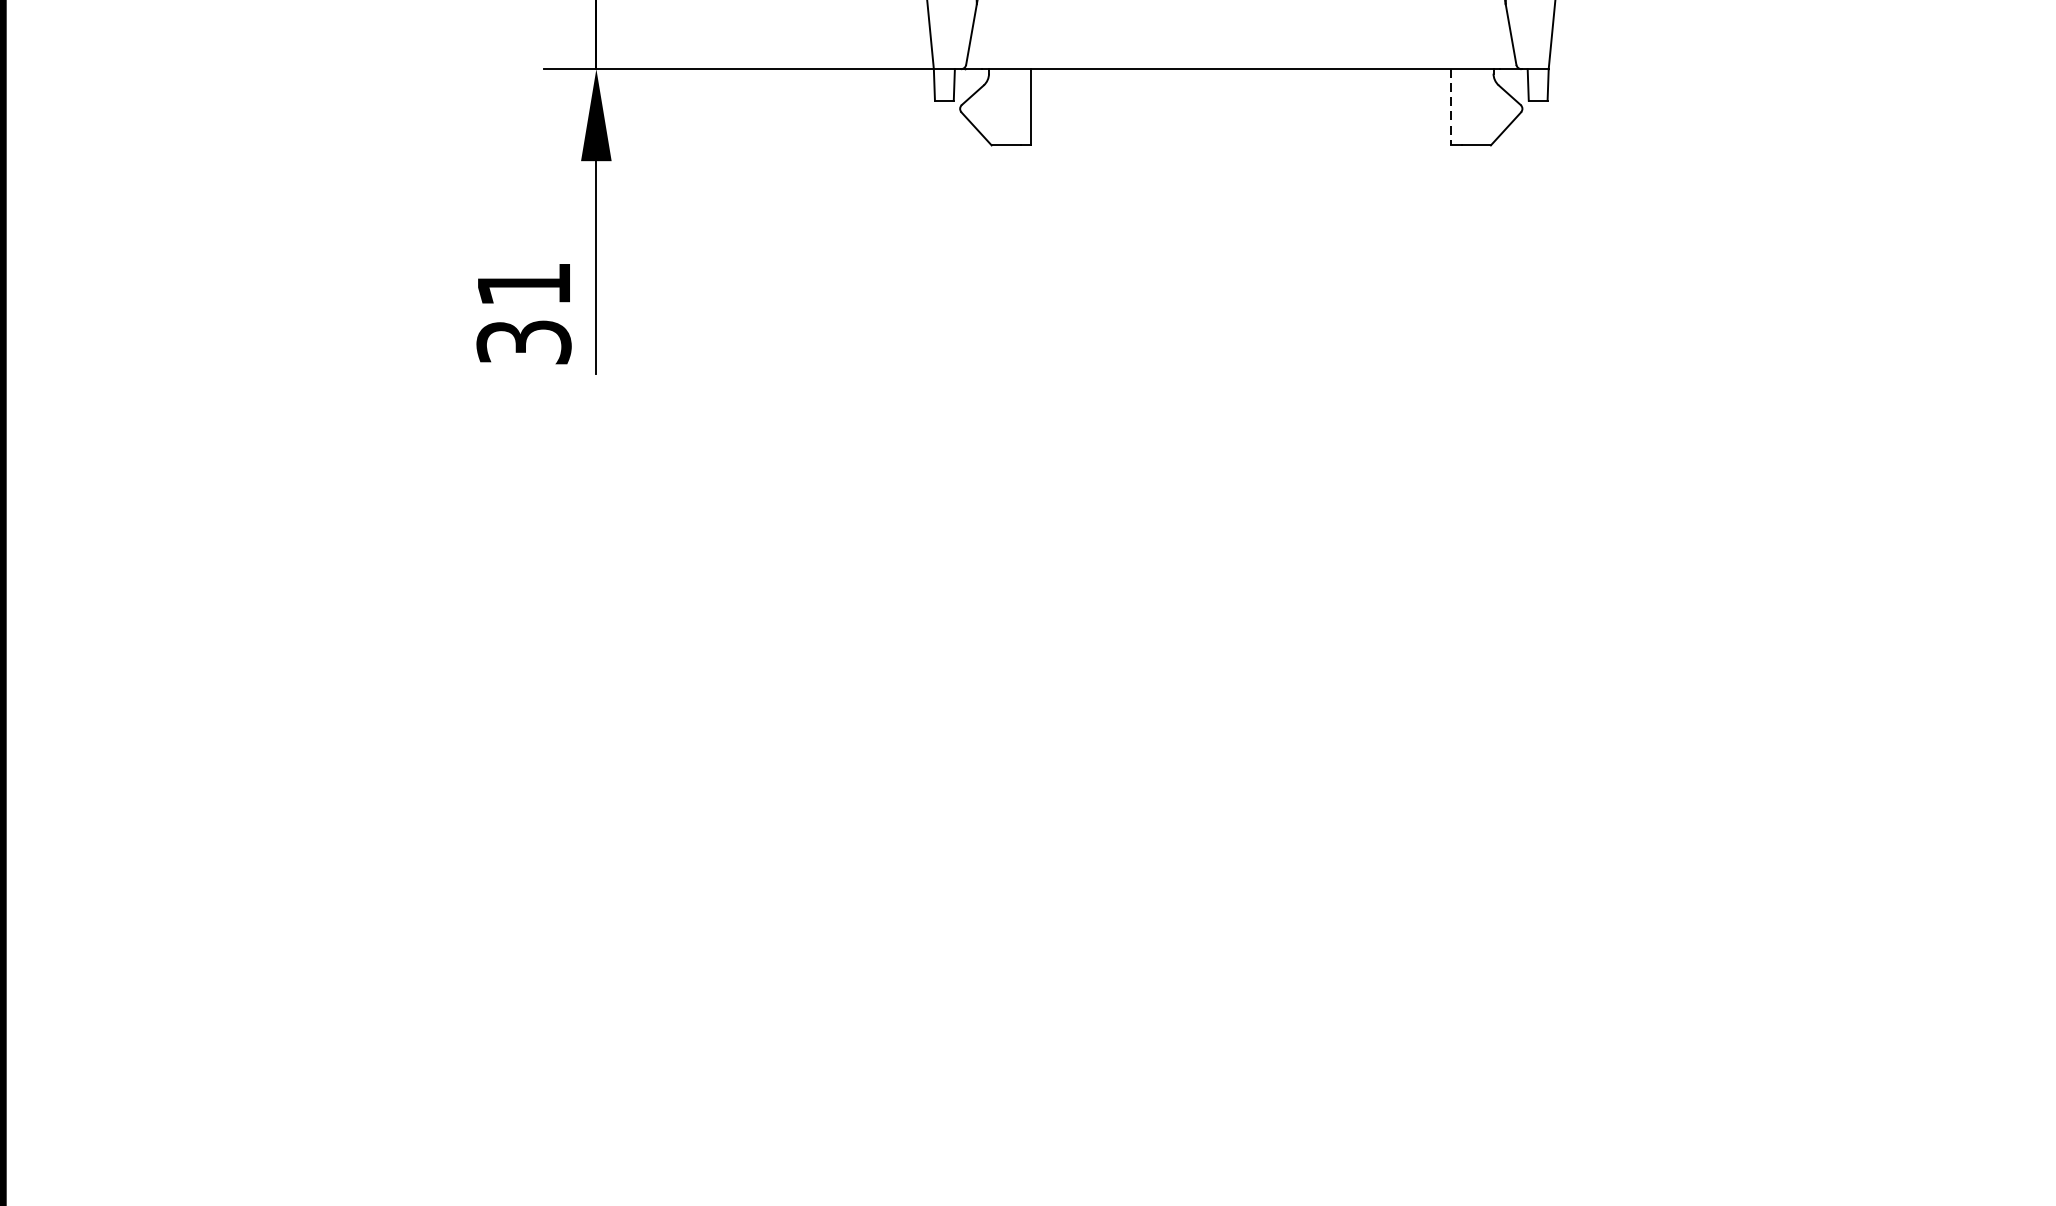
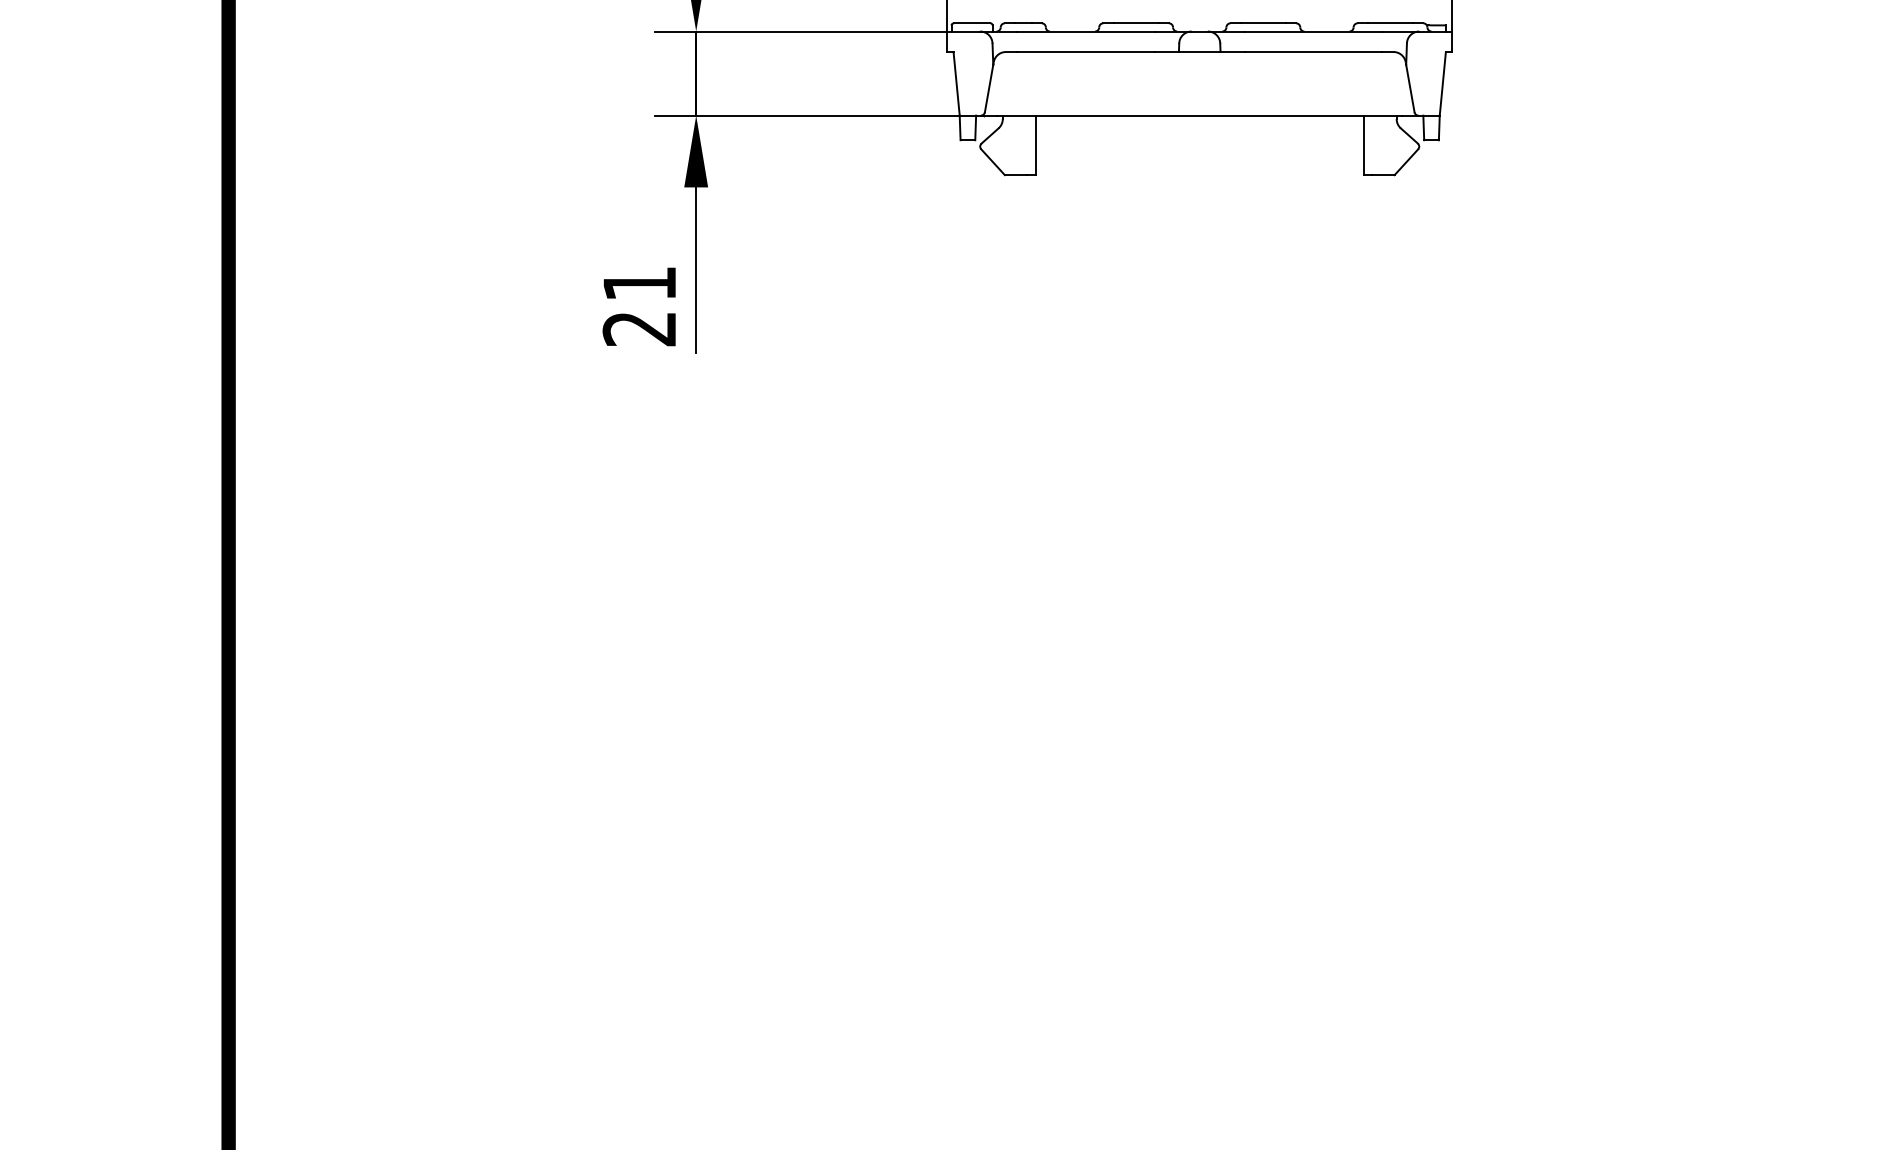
line: (1451, 107) -> (1363, 145), dashed -> solid
text: (523, 343) -> (639, 329), 31 -> 21

